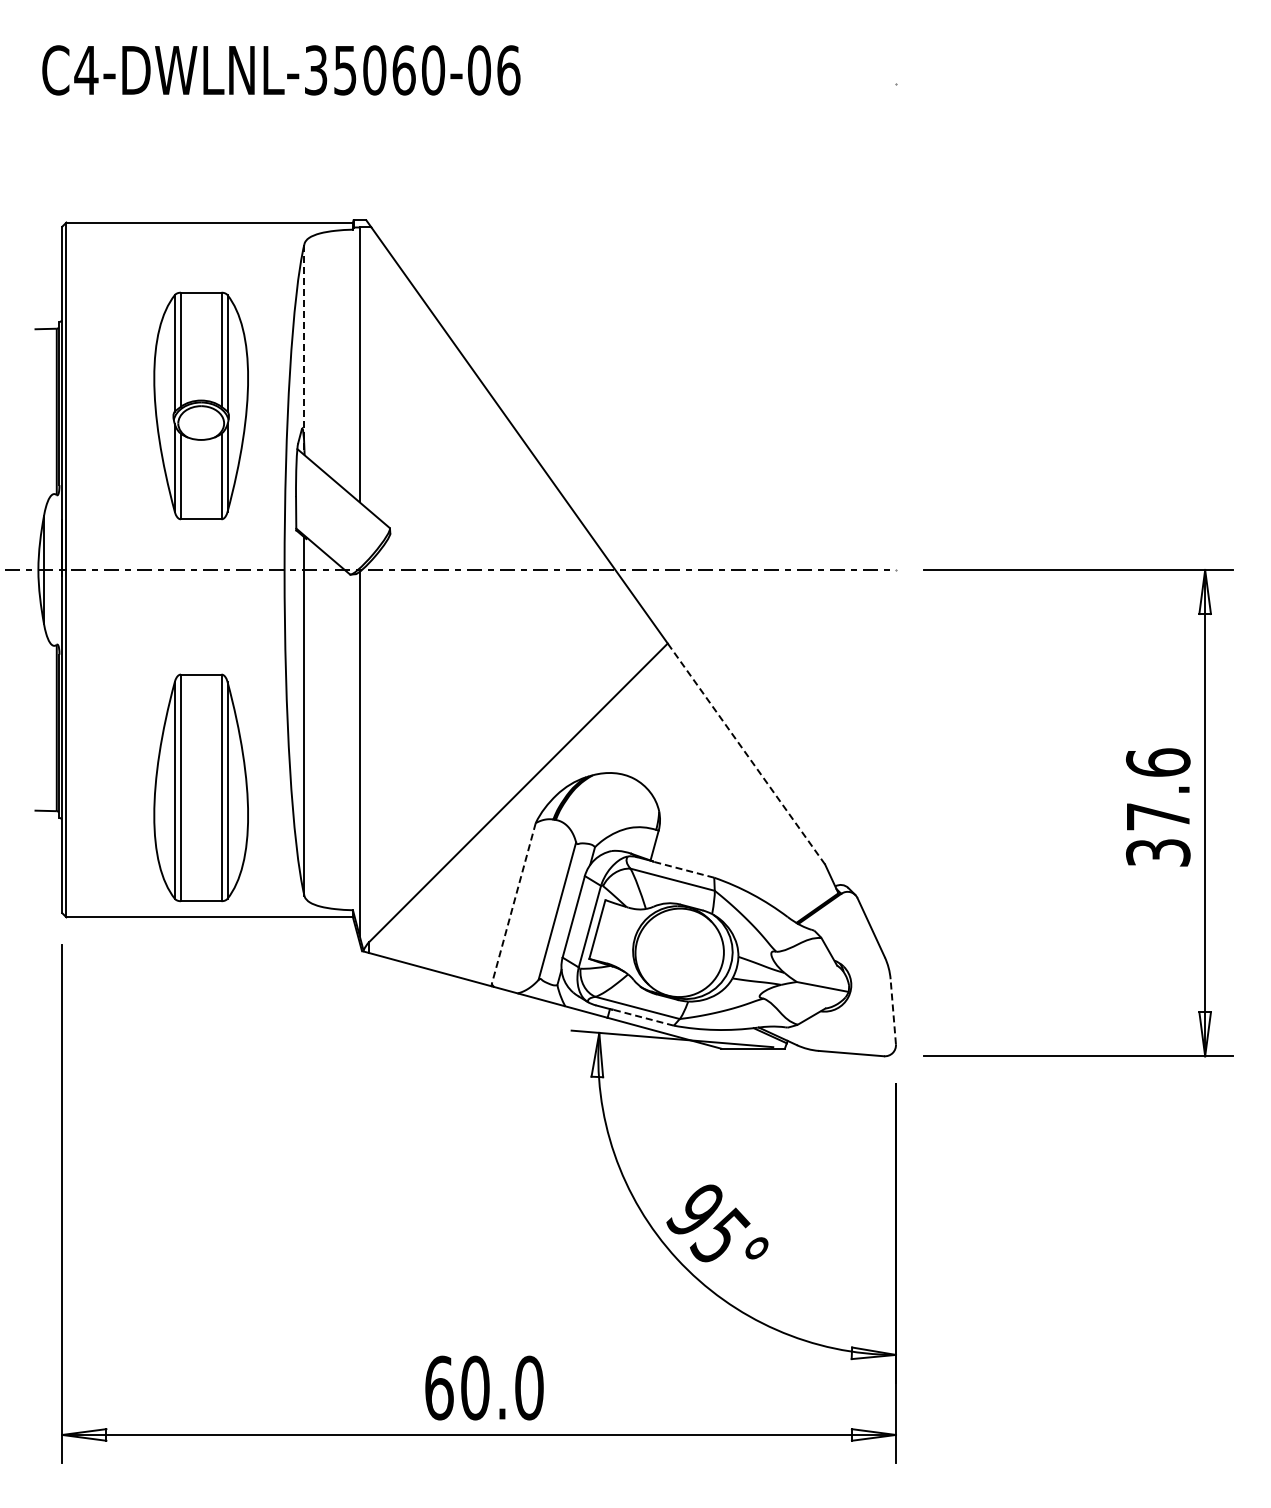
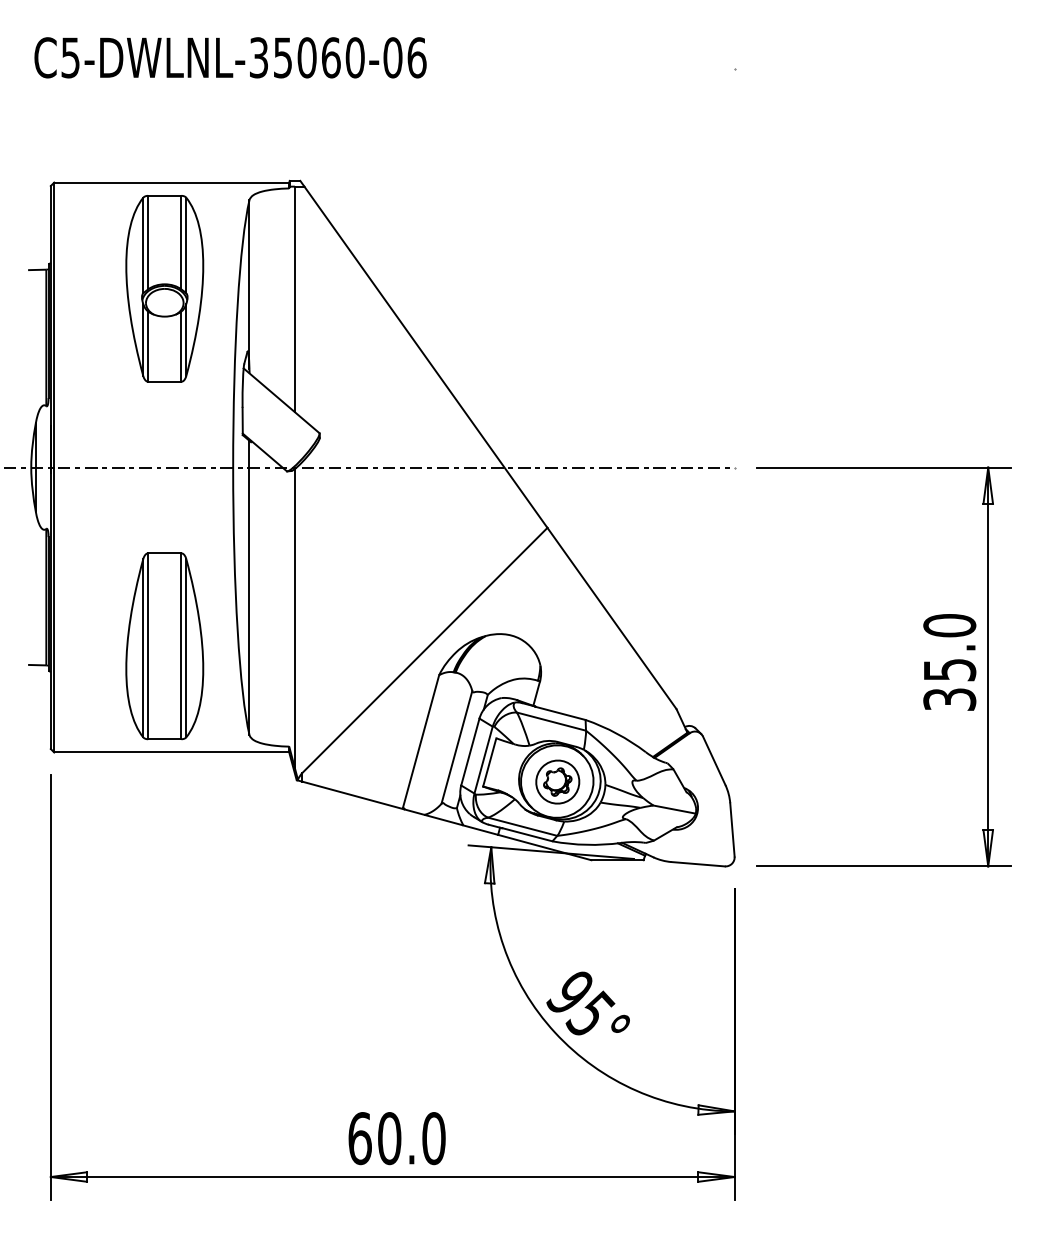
text: (86, 70) -> (70, 57), C4-DWLNL-35060-06 -> C5-DWLNL-35060-06
line: (304, 346) -> (249, 284), dashed -> solid
part: (200, 405) -> (164, 288), moved
line: (746, 754) -> (612, 618), dashed -> solid
text: (1158, 789) -> (949, 647), 37.6 -> 35.0
line: (683, 869) -> (560, 713), dashed -> solid
line: (513, 904) -> (420, 741), dashed -> solid
part: (680, 953) -> (557, 782), added
line: (893, 1011) -> (732, 829), dashed -> solid
line: (643, 1017) -> (527, 834), dashed -> solid

